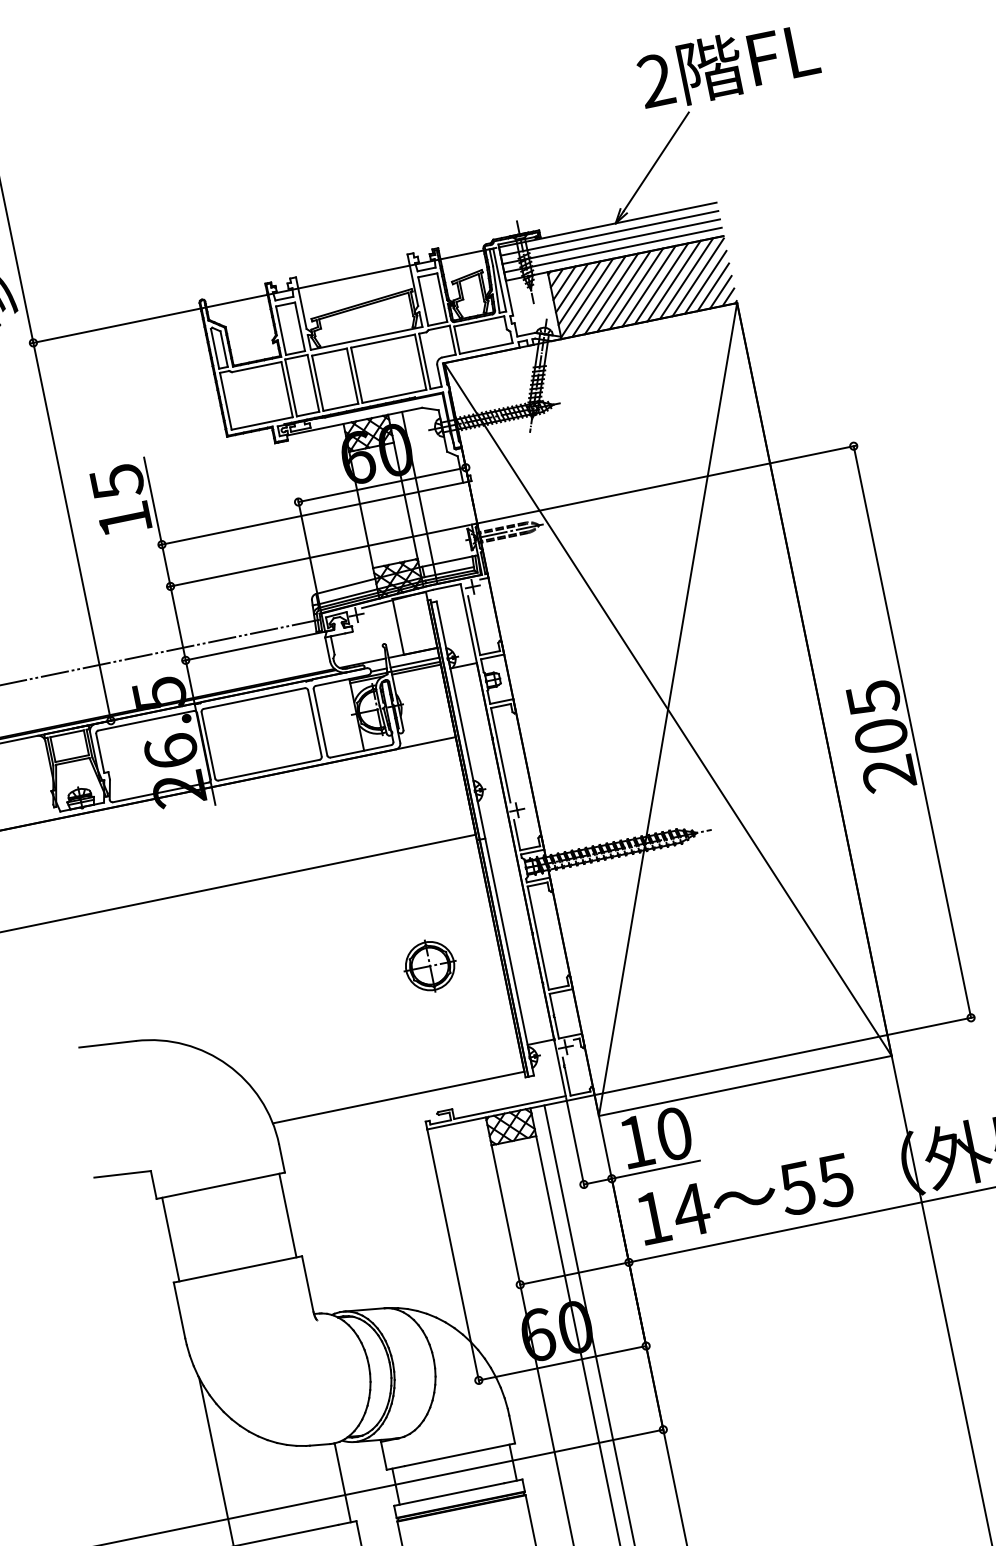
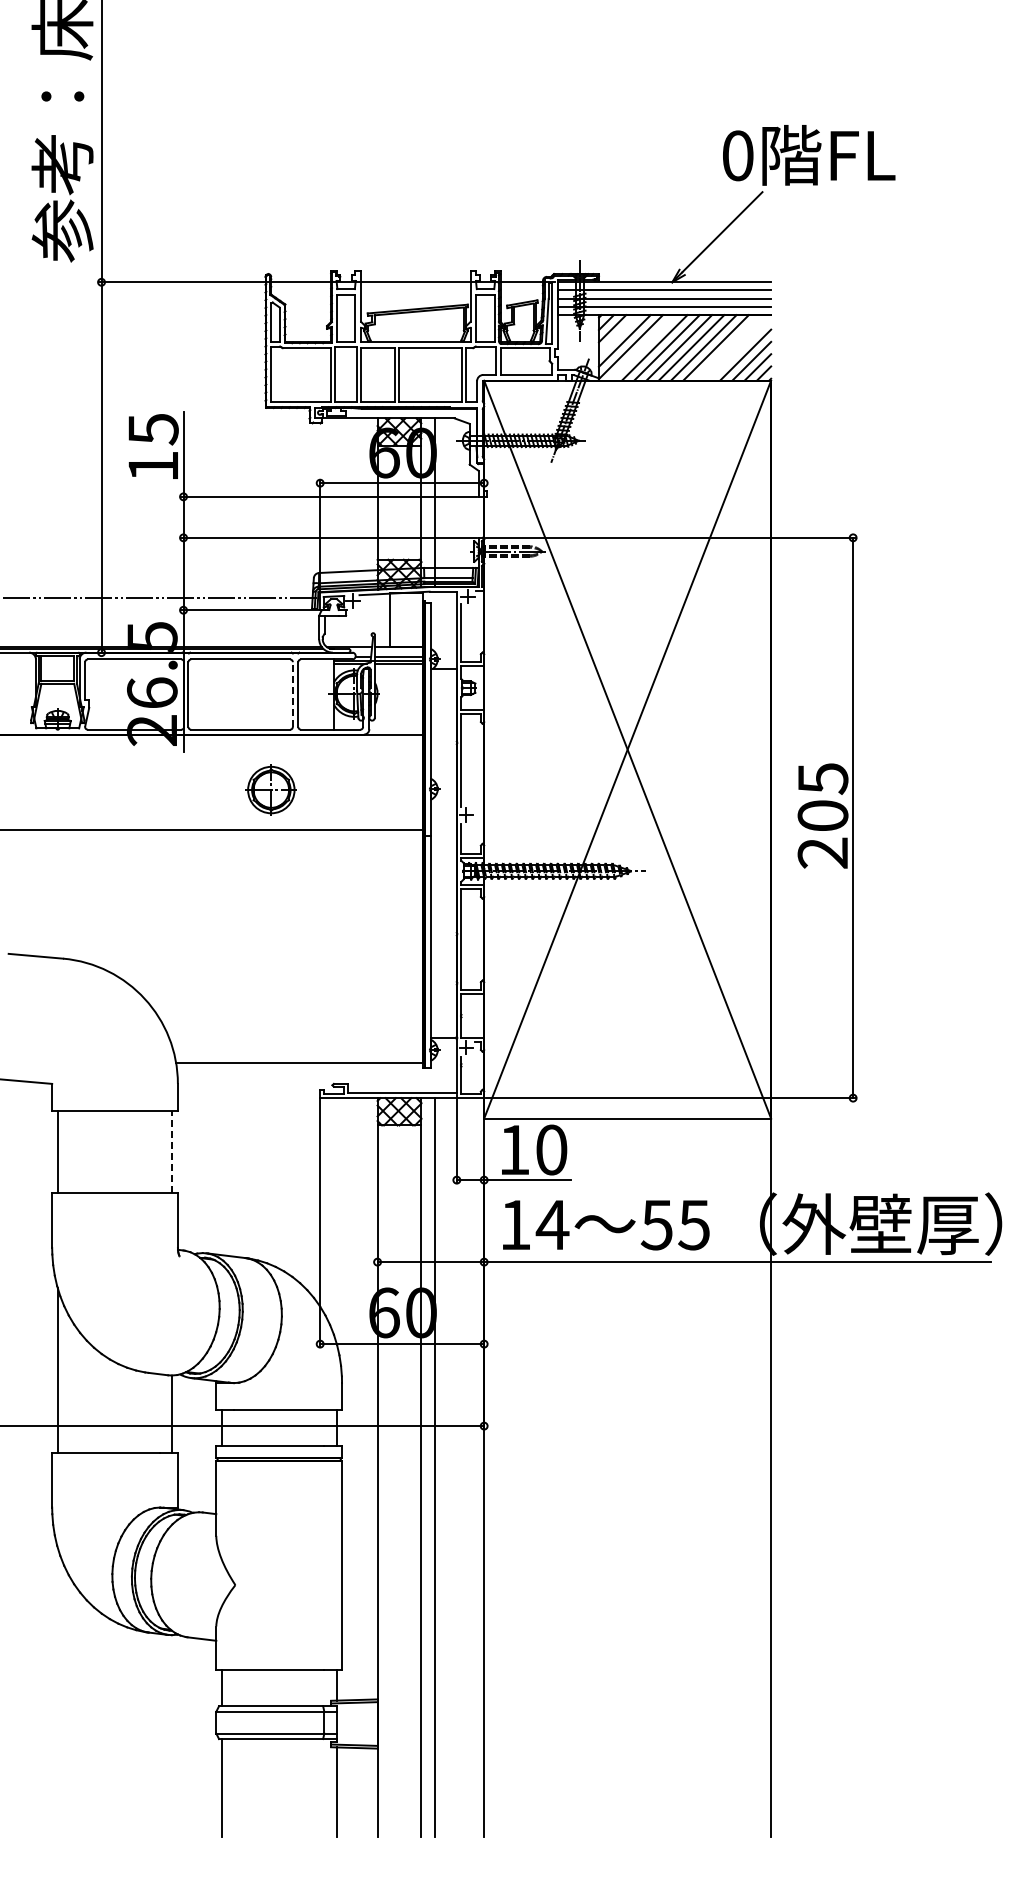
text: (655, 80) -> (737, 155), 2 -> 0
line: (698, 276) -> (739, 348), removed
line: (686, 278) -> (728, 347), removed
line: (571, 287) -> (618, 334), removed
line: (598, 296) -> (642, 347), removed
line: (314, 723) -> (292, 694), solid -> dashed
part: (429, 965) -> (270, 789), moved
line: (288, 1215) -> (172, 1152), solid -> dashed

